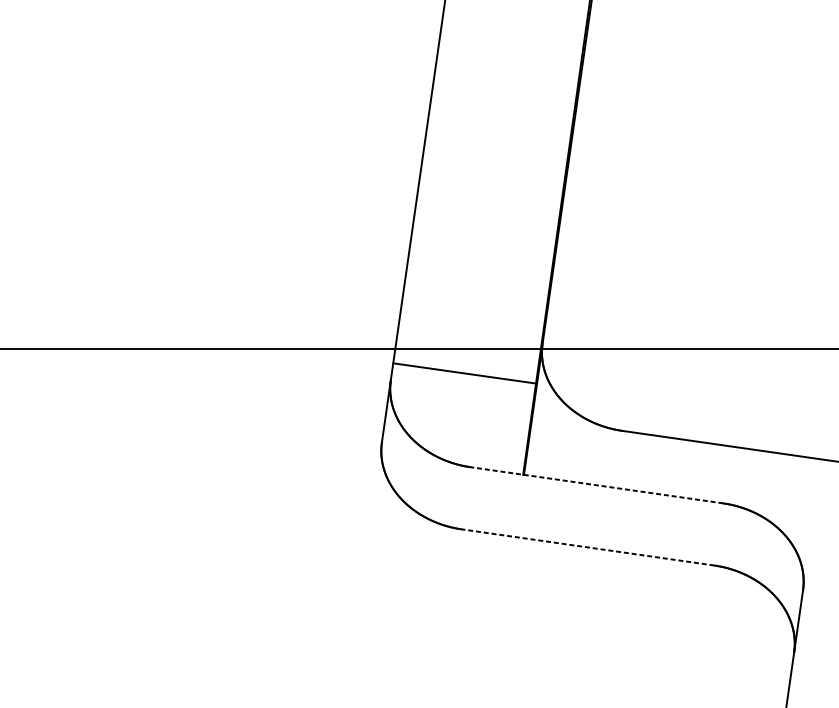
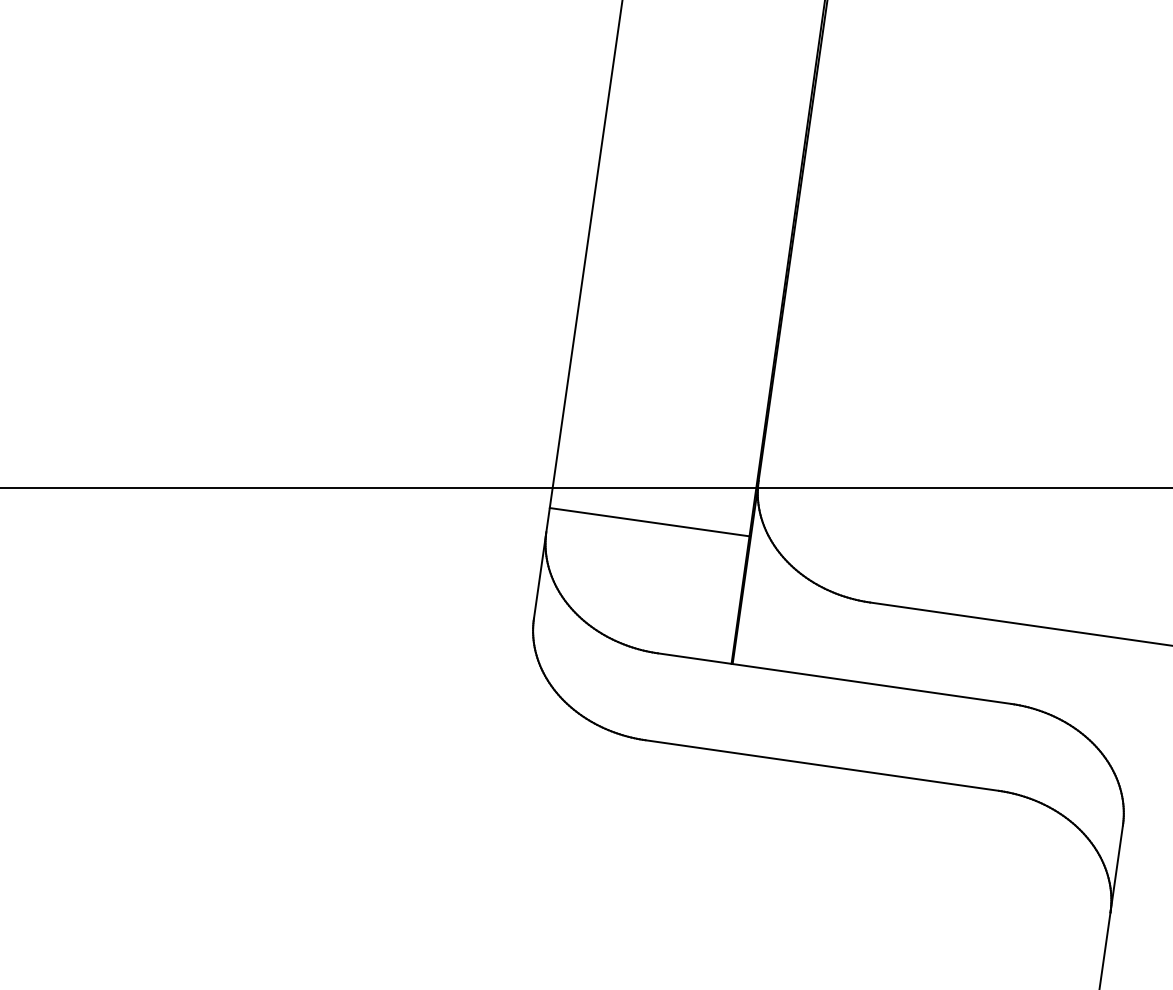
line: (596, 485) -> (834, 678), dashed -> solid
line: (588, 547) -> (822, 765), dashed -> solid

